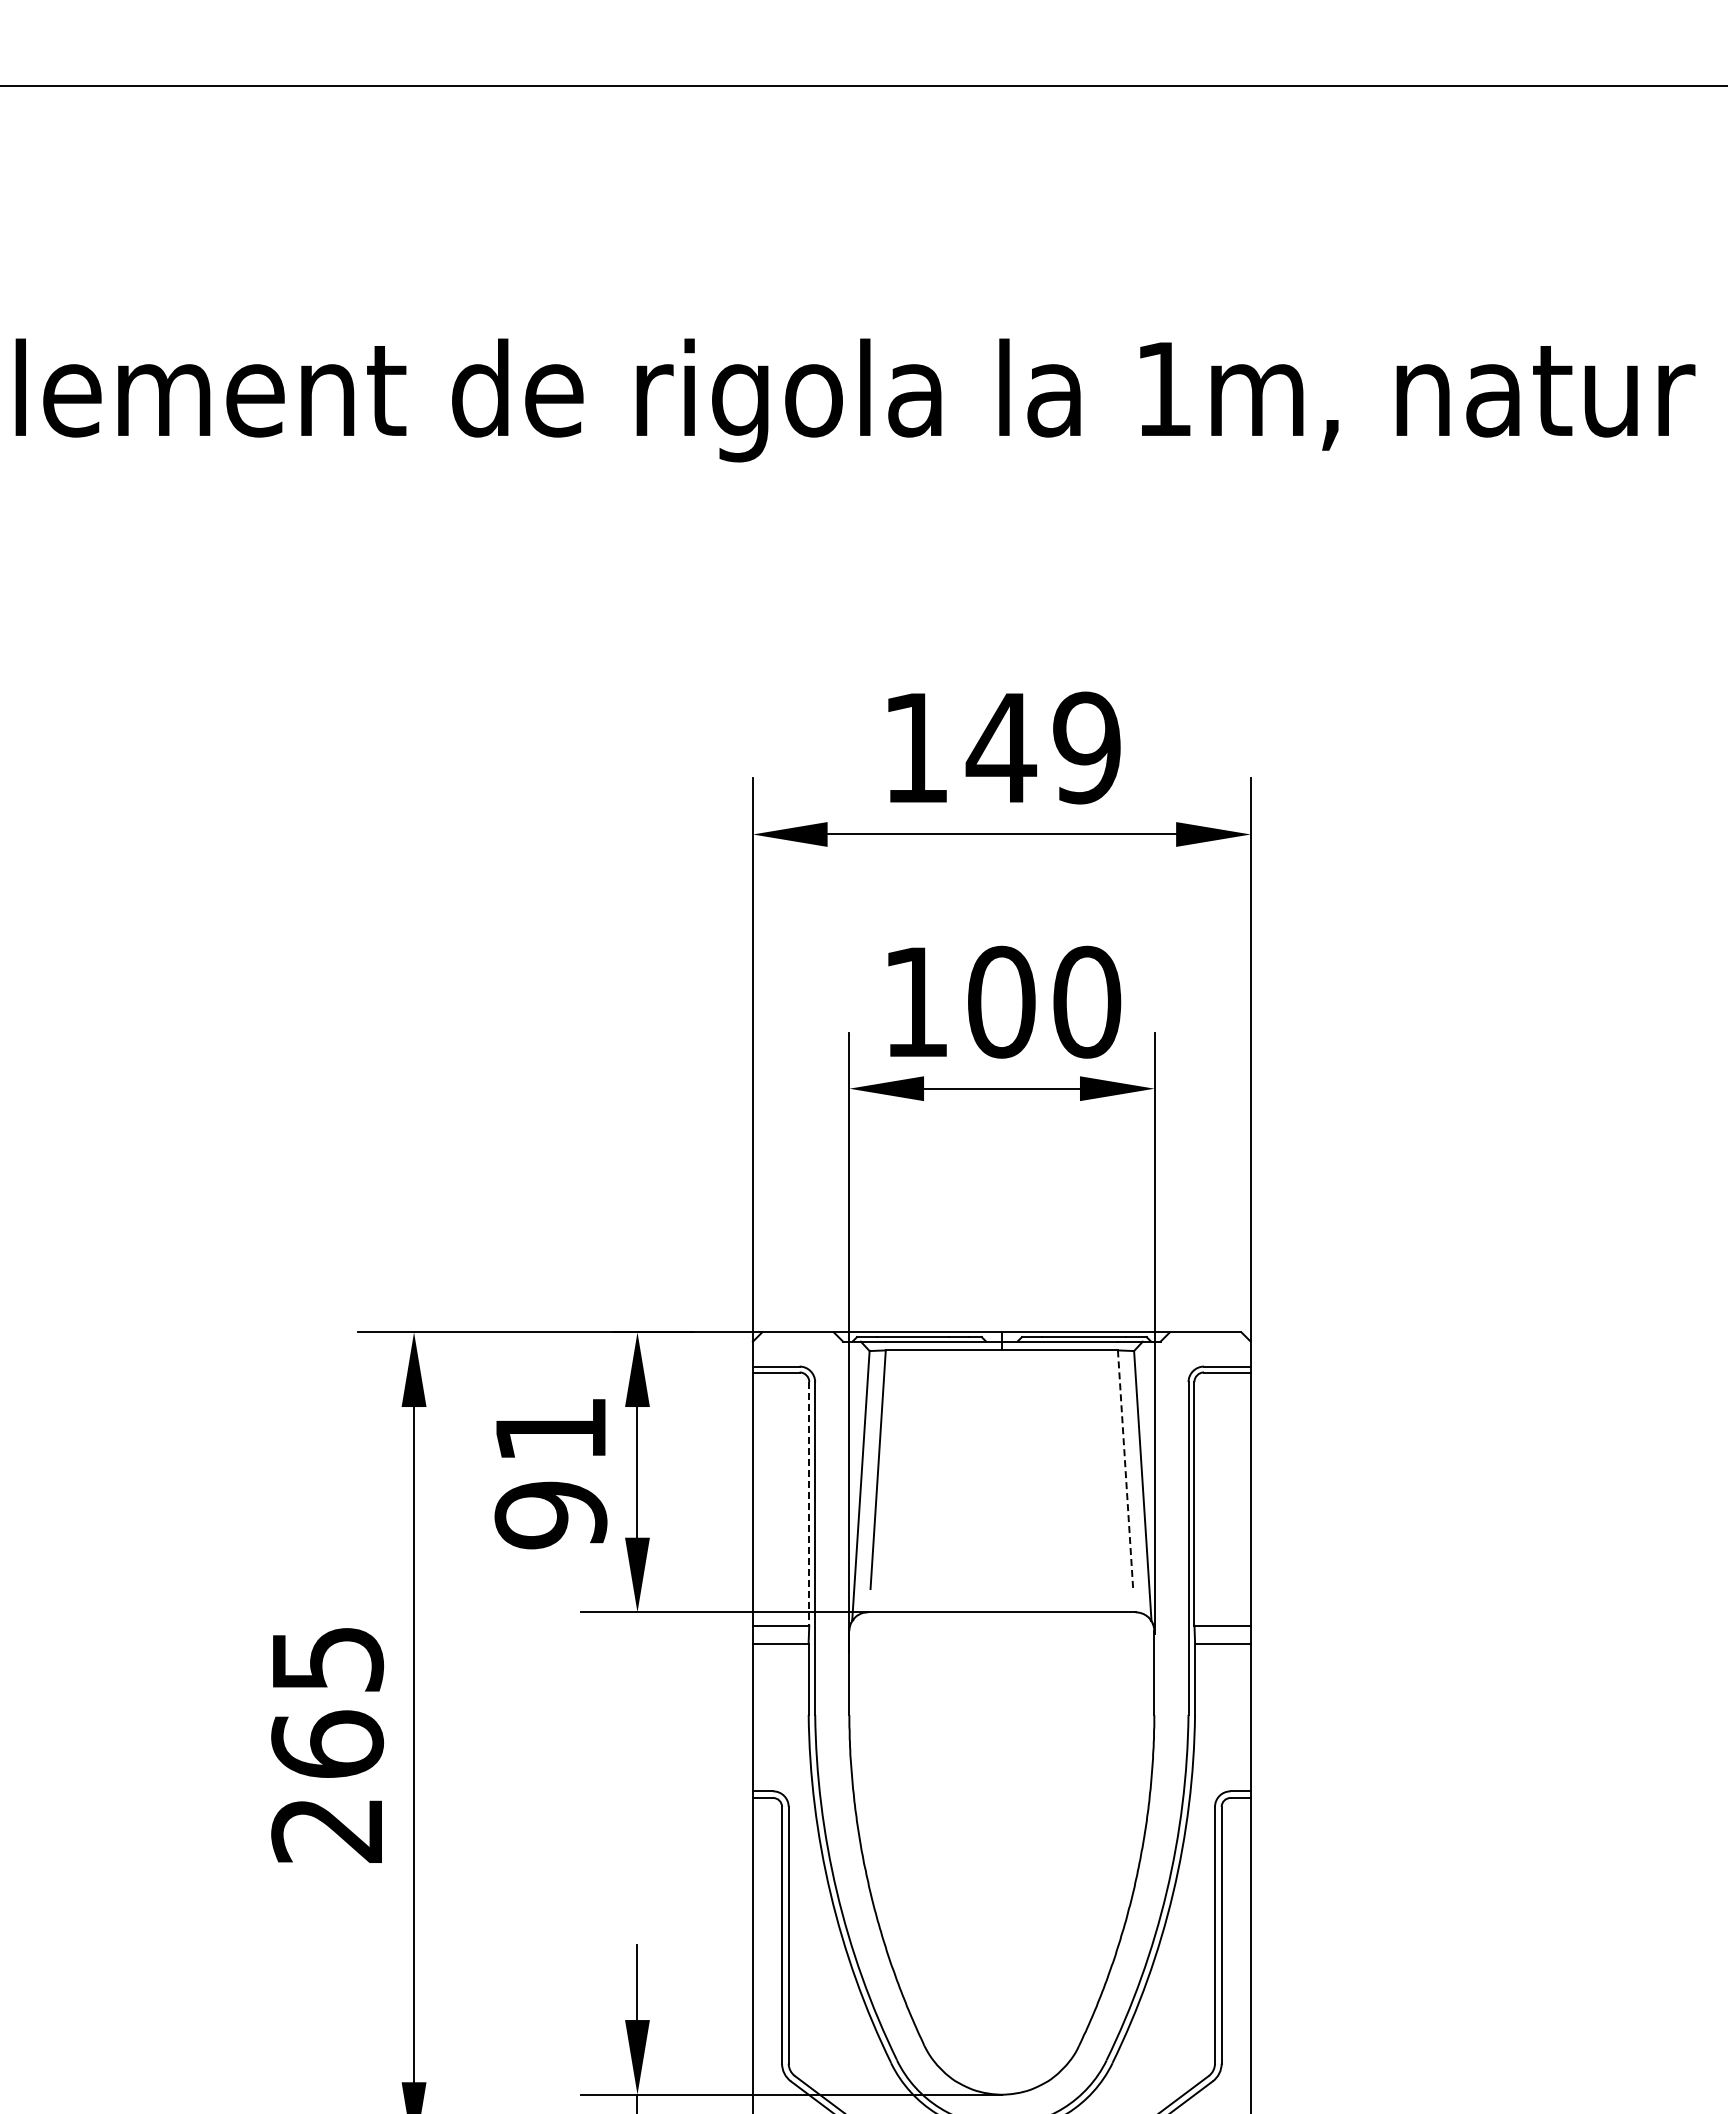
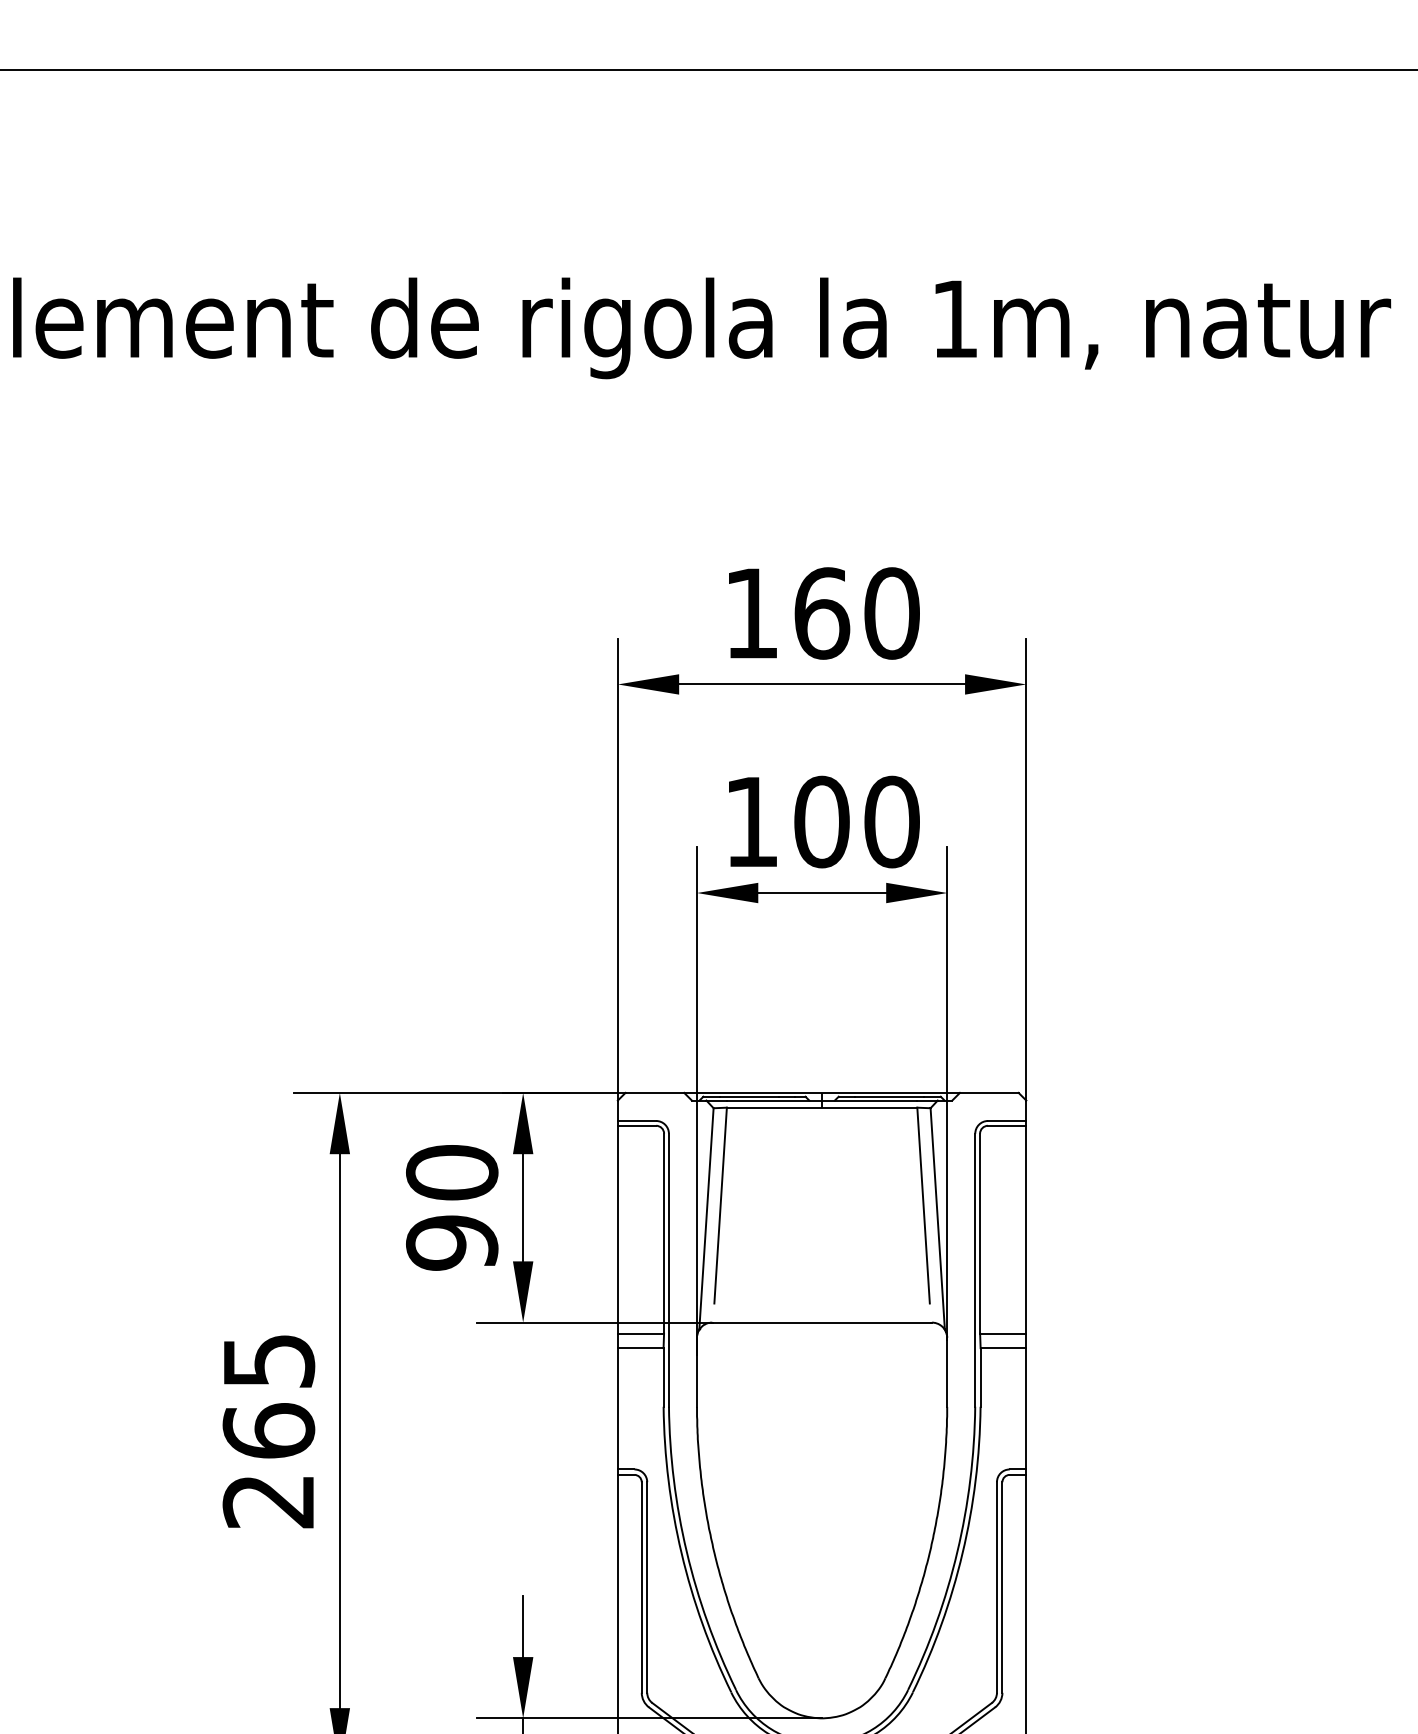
text: (1043, 747) -> (856, 613), 149 -> 160
text: (550, 1429) -> (451, 1172), 91 -> 90
line: (1125, 1469) -> (923, 1205), dashed -> solid
line: (809, 1503) -> (664, 1233), dashed -> solid

